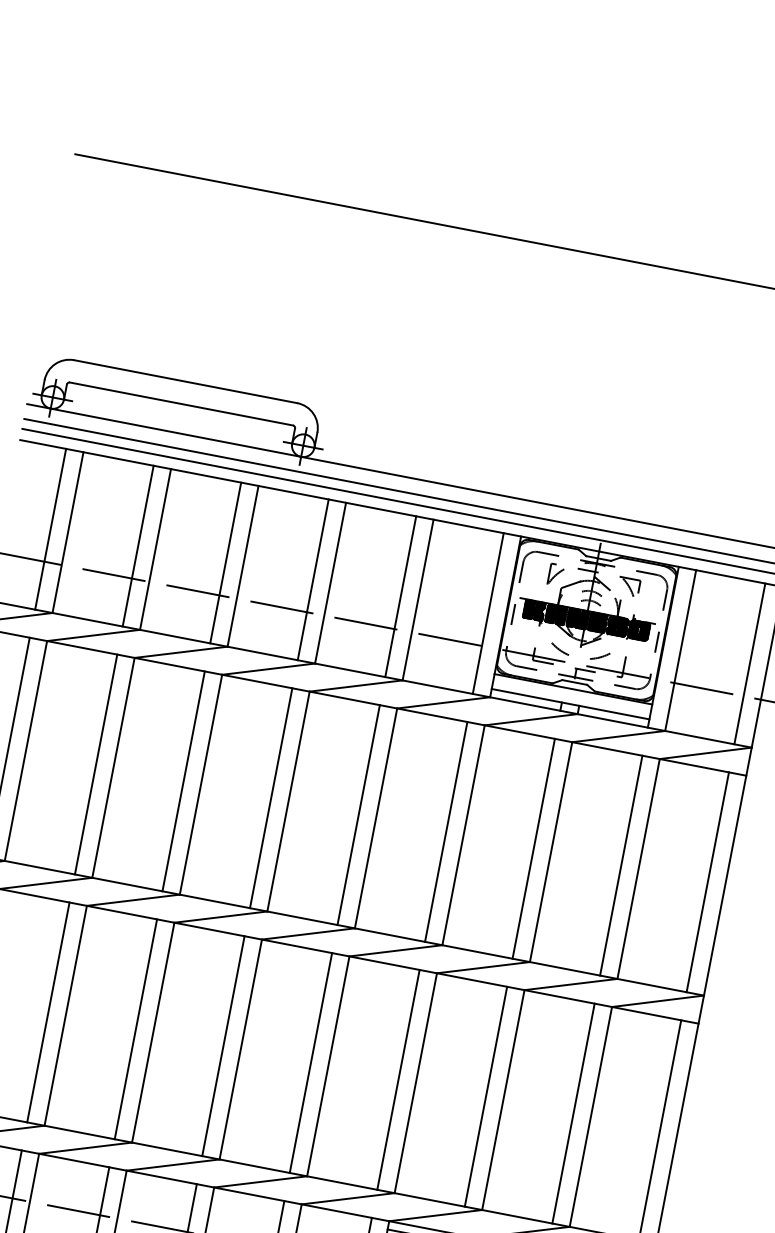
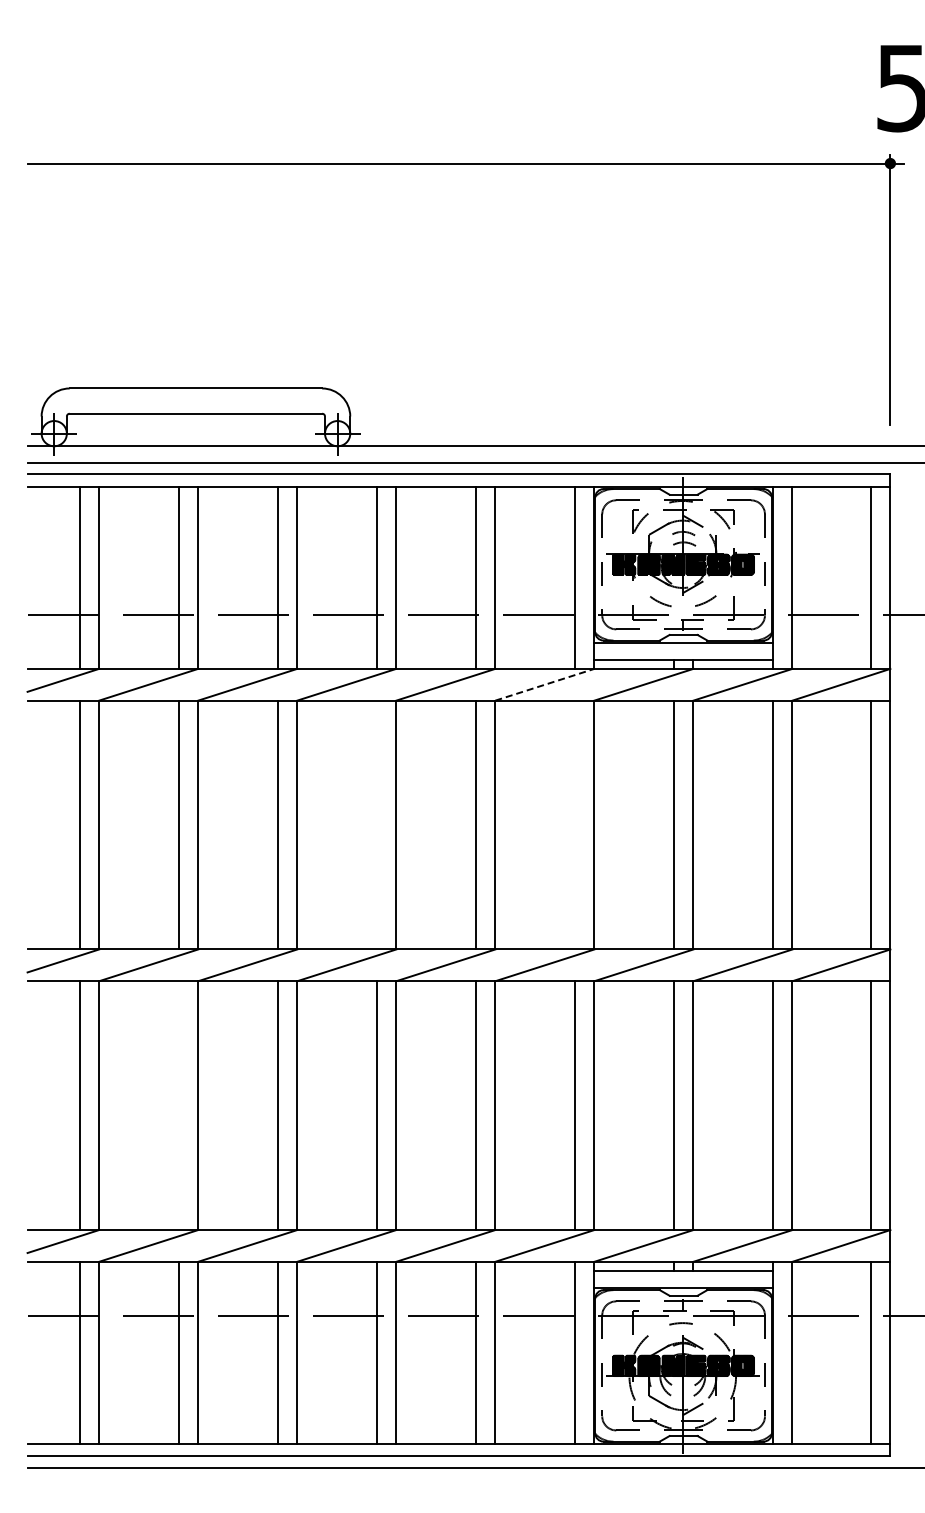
line: (444, 702) -> (545, 684), solid -> dashed
line: (271, 797) -> (376, 824), removed
line: (446, 831) -> (574, 824), removed
line: (48, 1012) -> (178, 1105), removed

